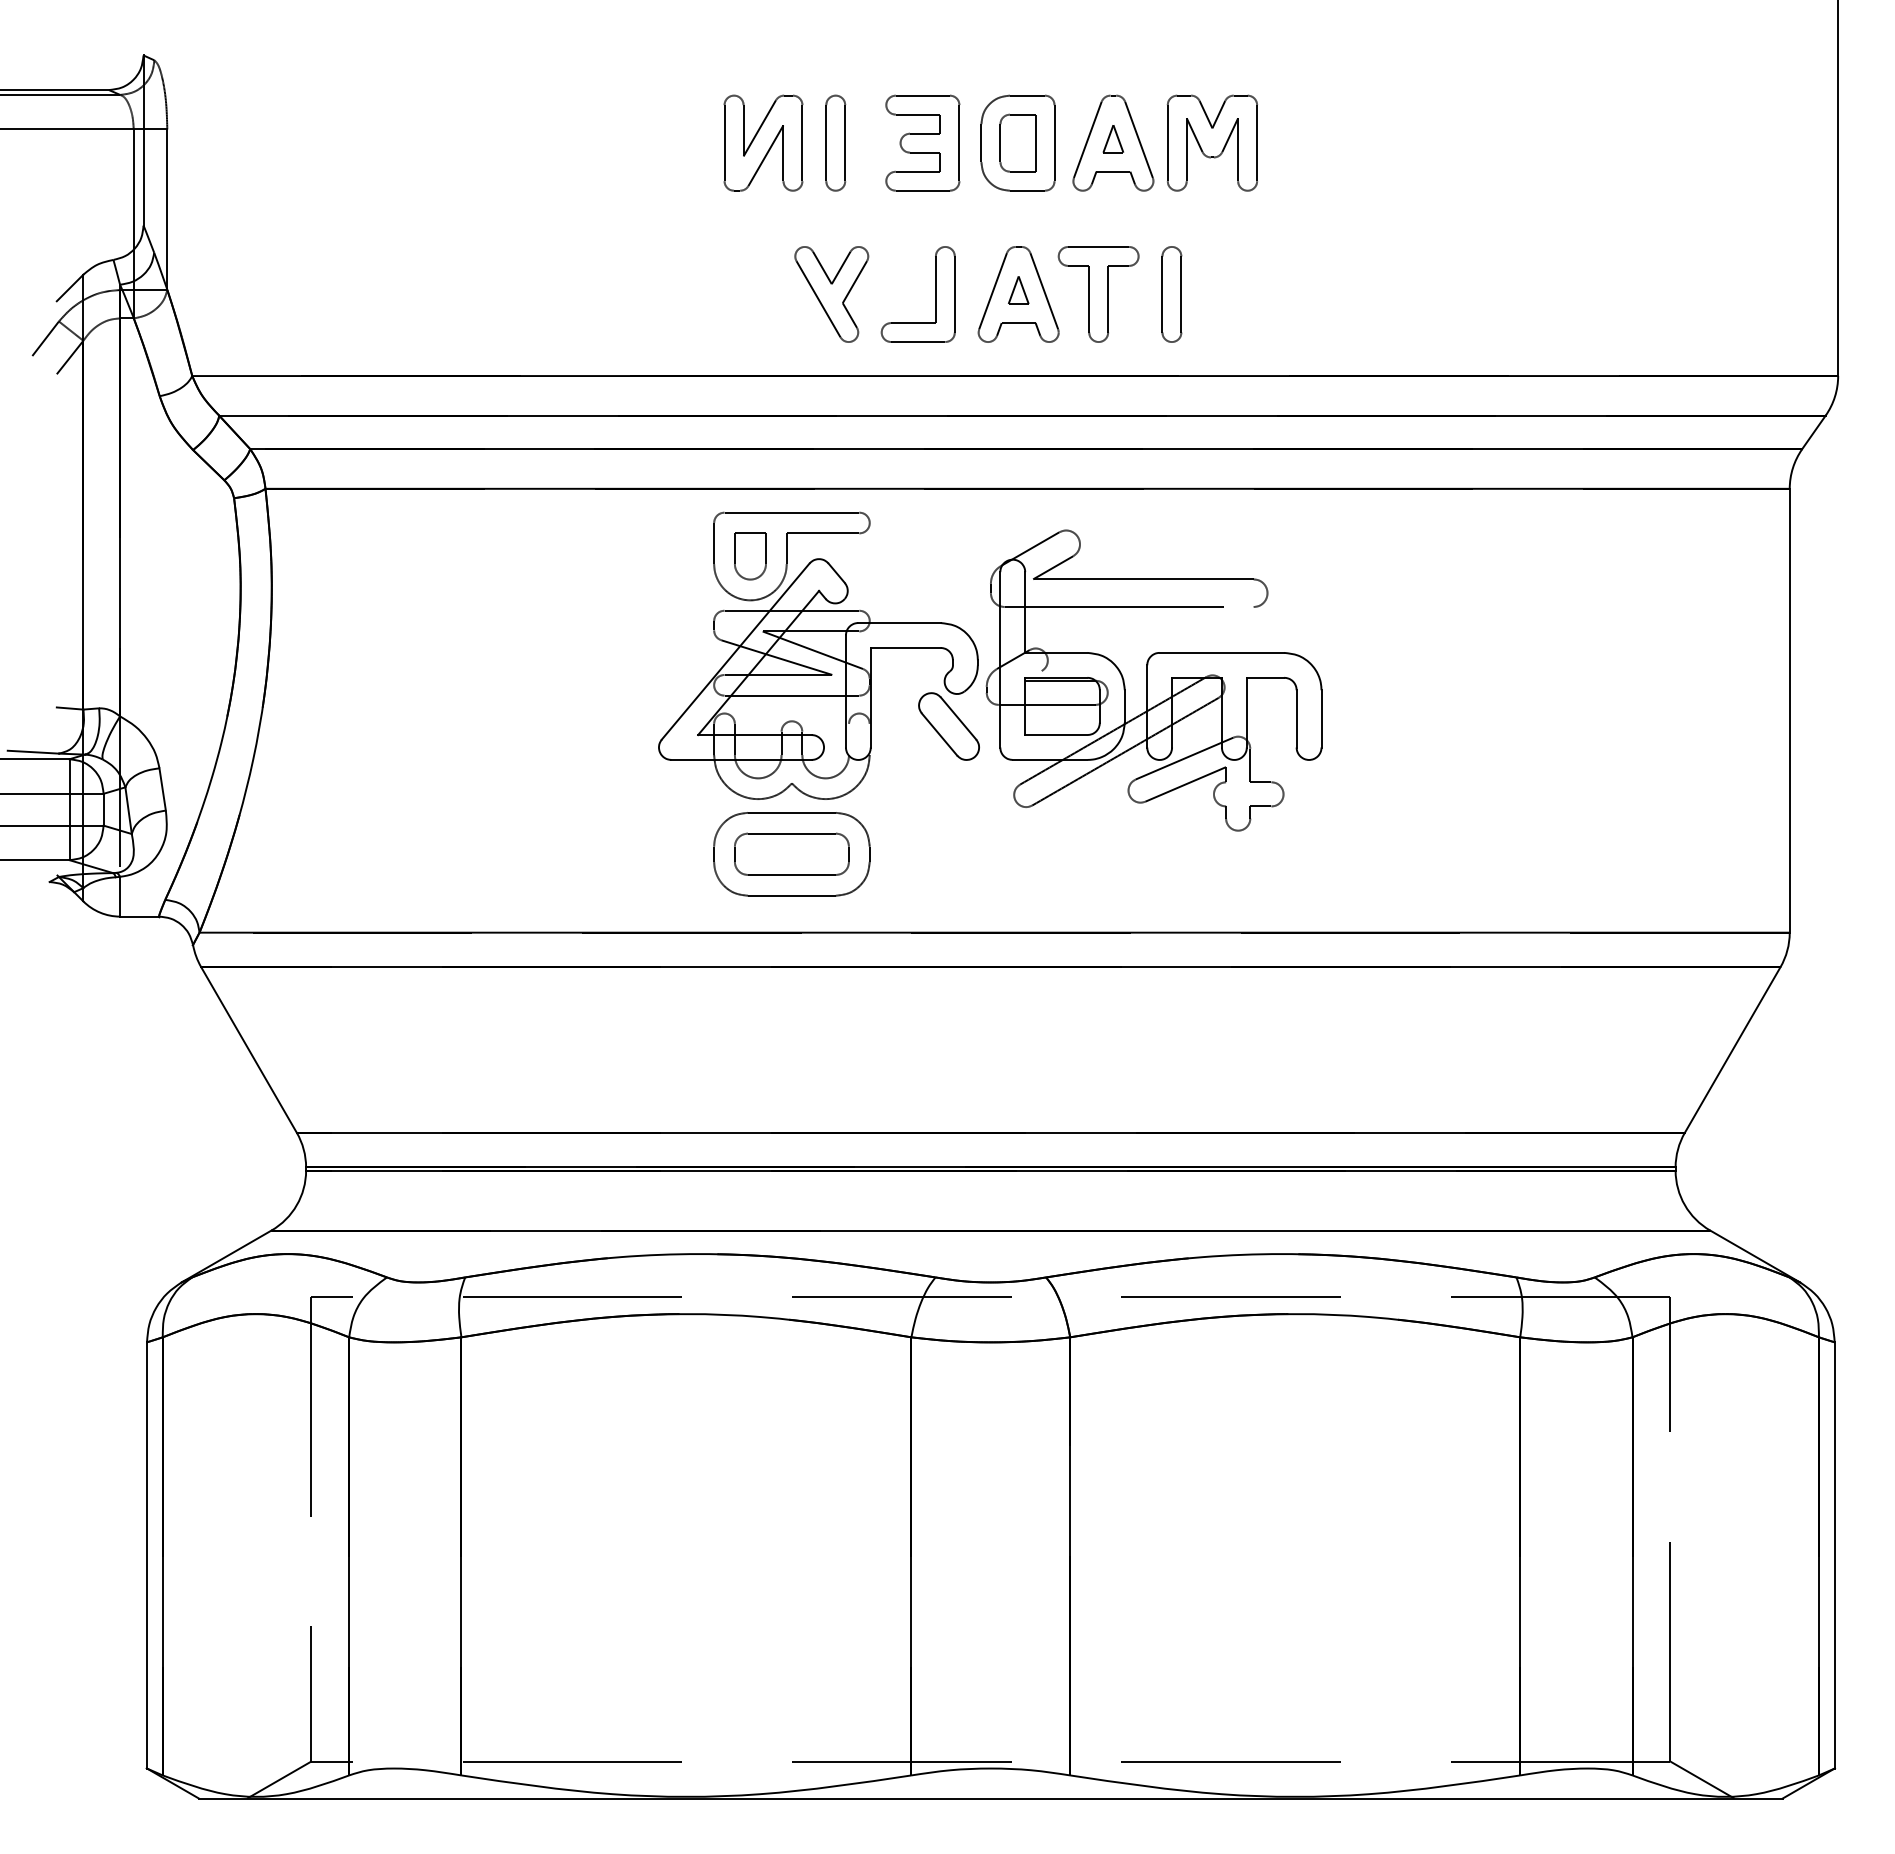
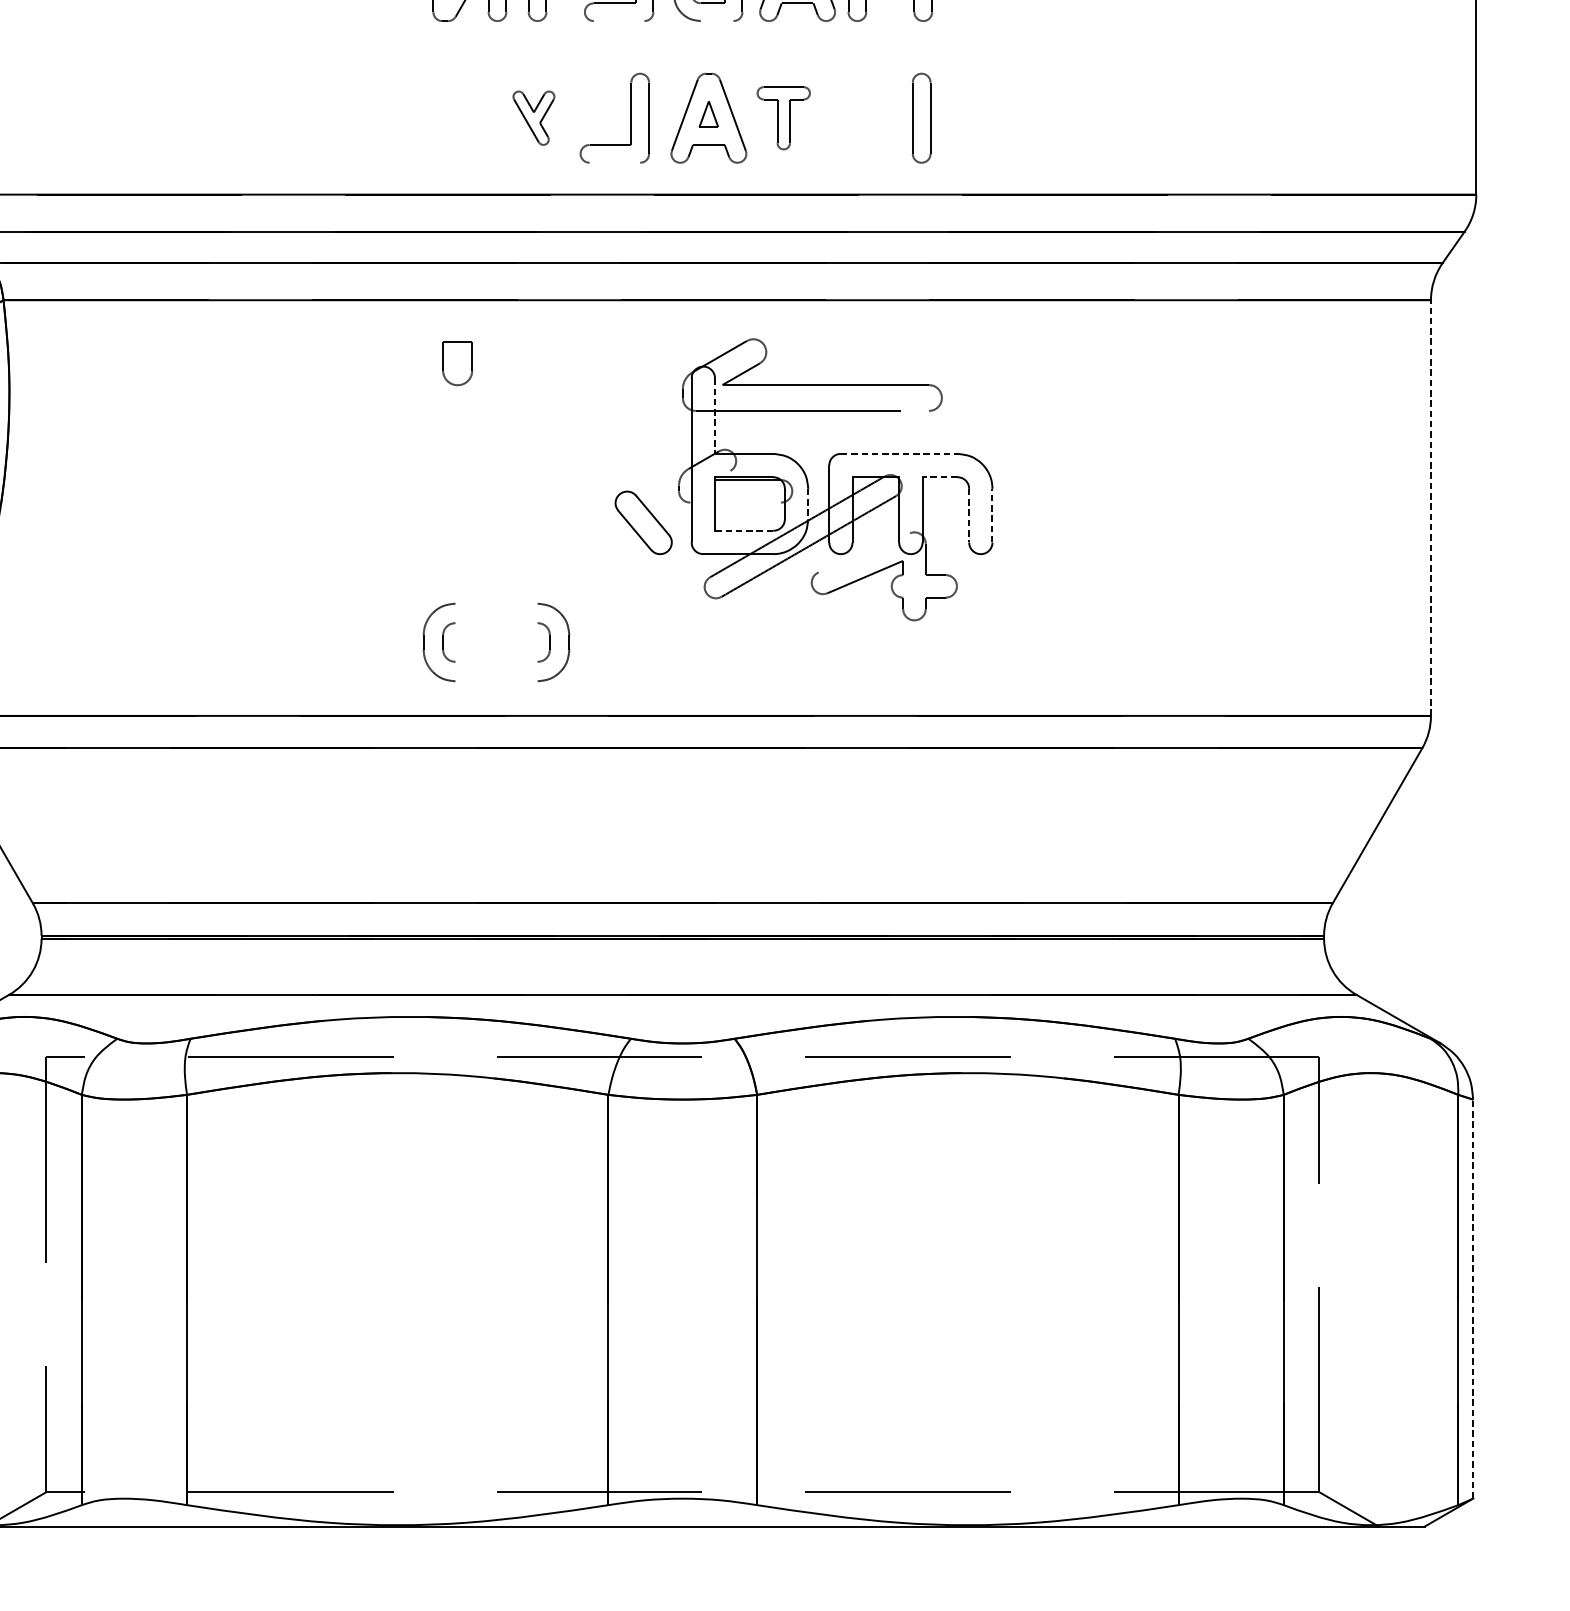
line: (922, 190) -> (618, 20), removed
line: (1027, 190) -> (717, 20), removed
part: (831, 294) -> (533, 118), size x0.6
part: (1098, 294) -> (783, 118), size x0.7
part: (1171, 294) -> (921, 118), moved
line: (918, 342) -> (615, 163), removed
line: (1025, 613) -> (715, 417), solid -> dashed
line: (1222, 652) -> (899, 453), solid -> dashed
part: (818, 655) -> (521, 456), removed
line: (1265, 677) -> (940, 476), solid -> dashed
line: (1046, 704) -> (734, 502), removed
line: (1124, 706) -> (807, 504), solid -> dashed
line: (1789, 710) -> (1430, 507), solid -> dashed
line: (1296, 718) -> (969, 515), solid -> dashed
line: (1321, 718) -> (992, 515), solid -> dashed
line: (1055, 735) -> (743, 531), solid -> dashed
line: (1184, 758) -> (864, 552), removed
line: (791, 812) -> (496, 603), removed
line: (791, 833) -> (496, 623), removed
line: (791, 874) -> (496, 661), removed
line: (791, 895) -> (496, 681), removed
line: (1834, 1554) -> (1472, 1298), solid -> dashed

